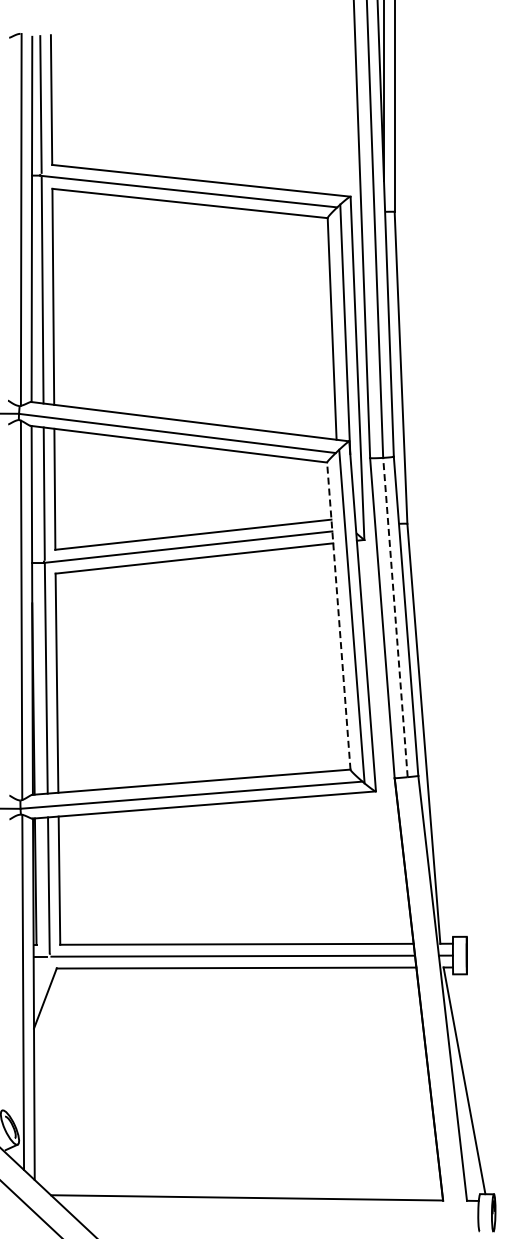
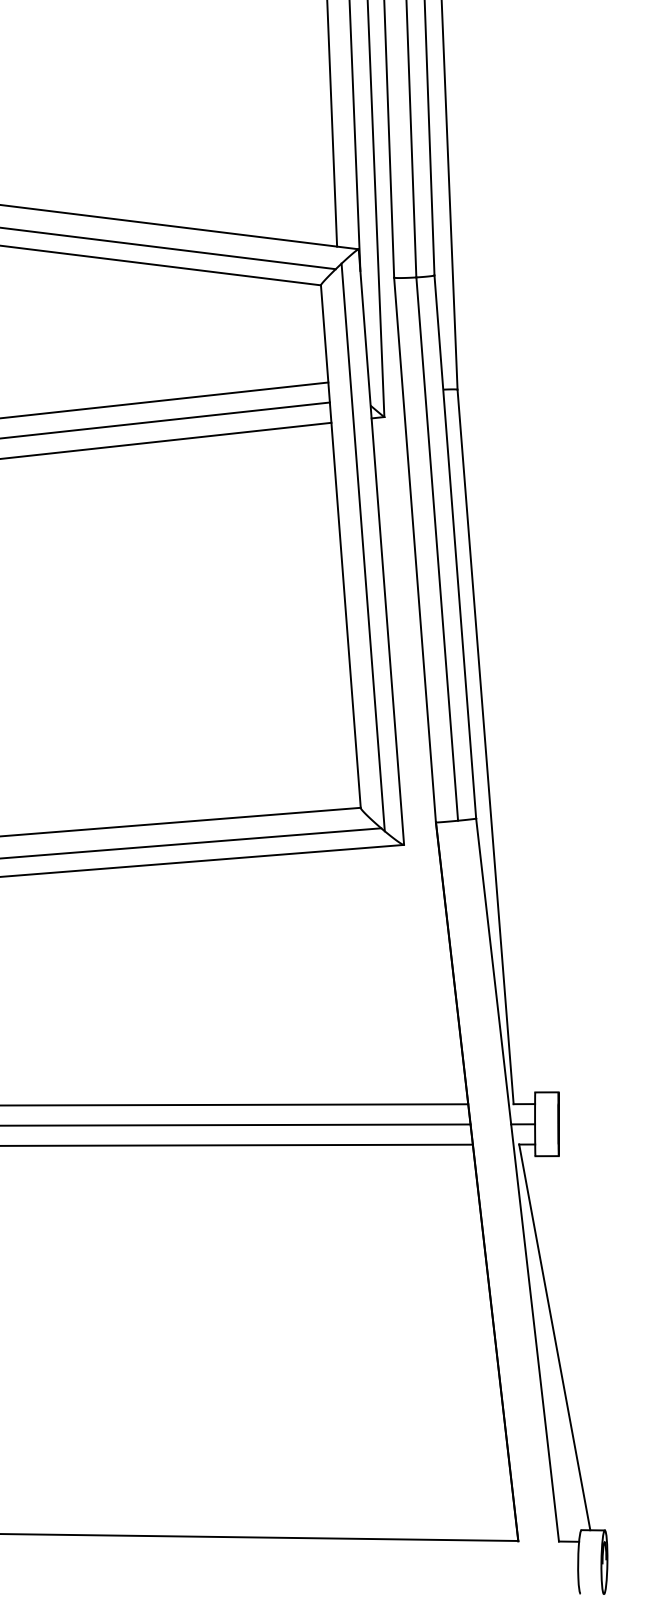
line: (338, 615) -> (340, 545), dashed -> solid
line: (395, 617) -> (437, 549), dashed -> solid

